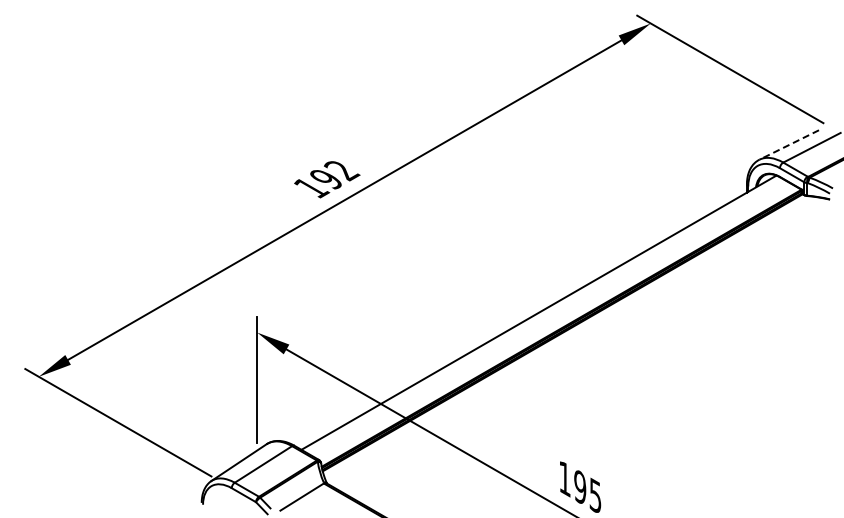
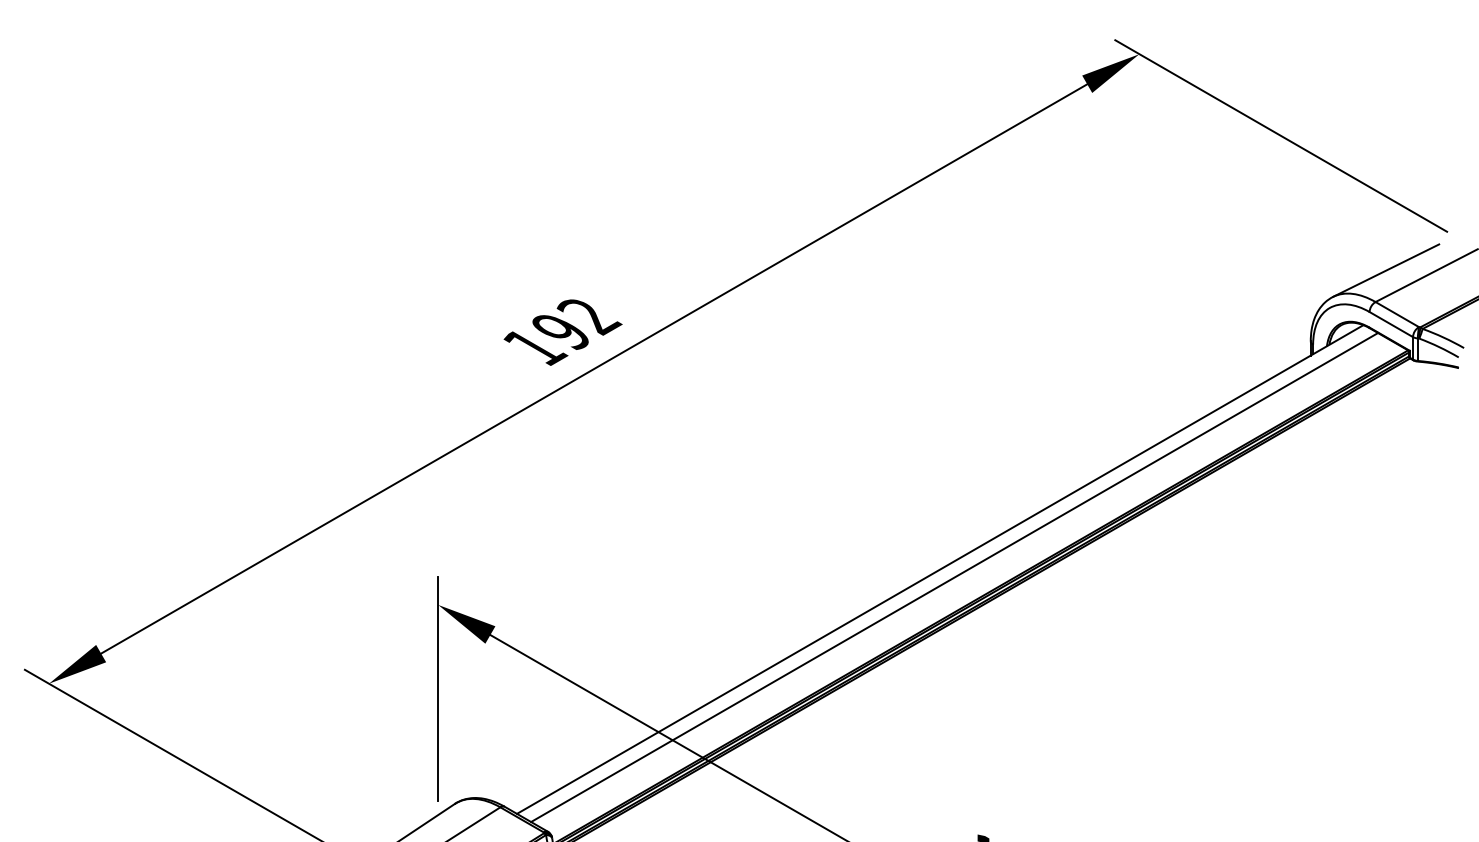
line: (788, 145) -> (1384, 271), dashed -> solid
line: (546, 317) -> (953, 578), added

